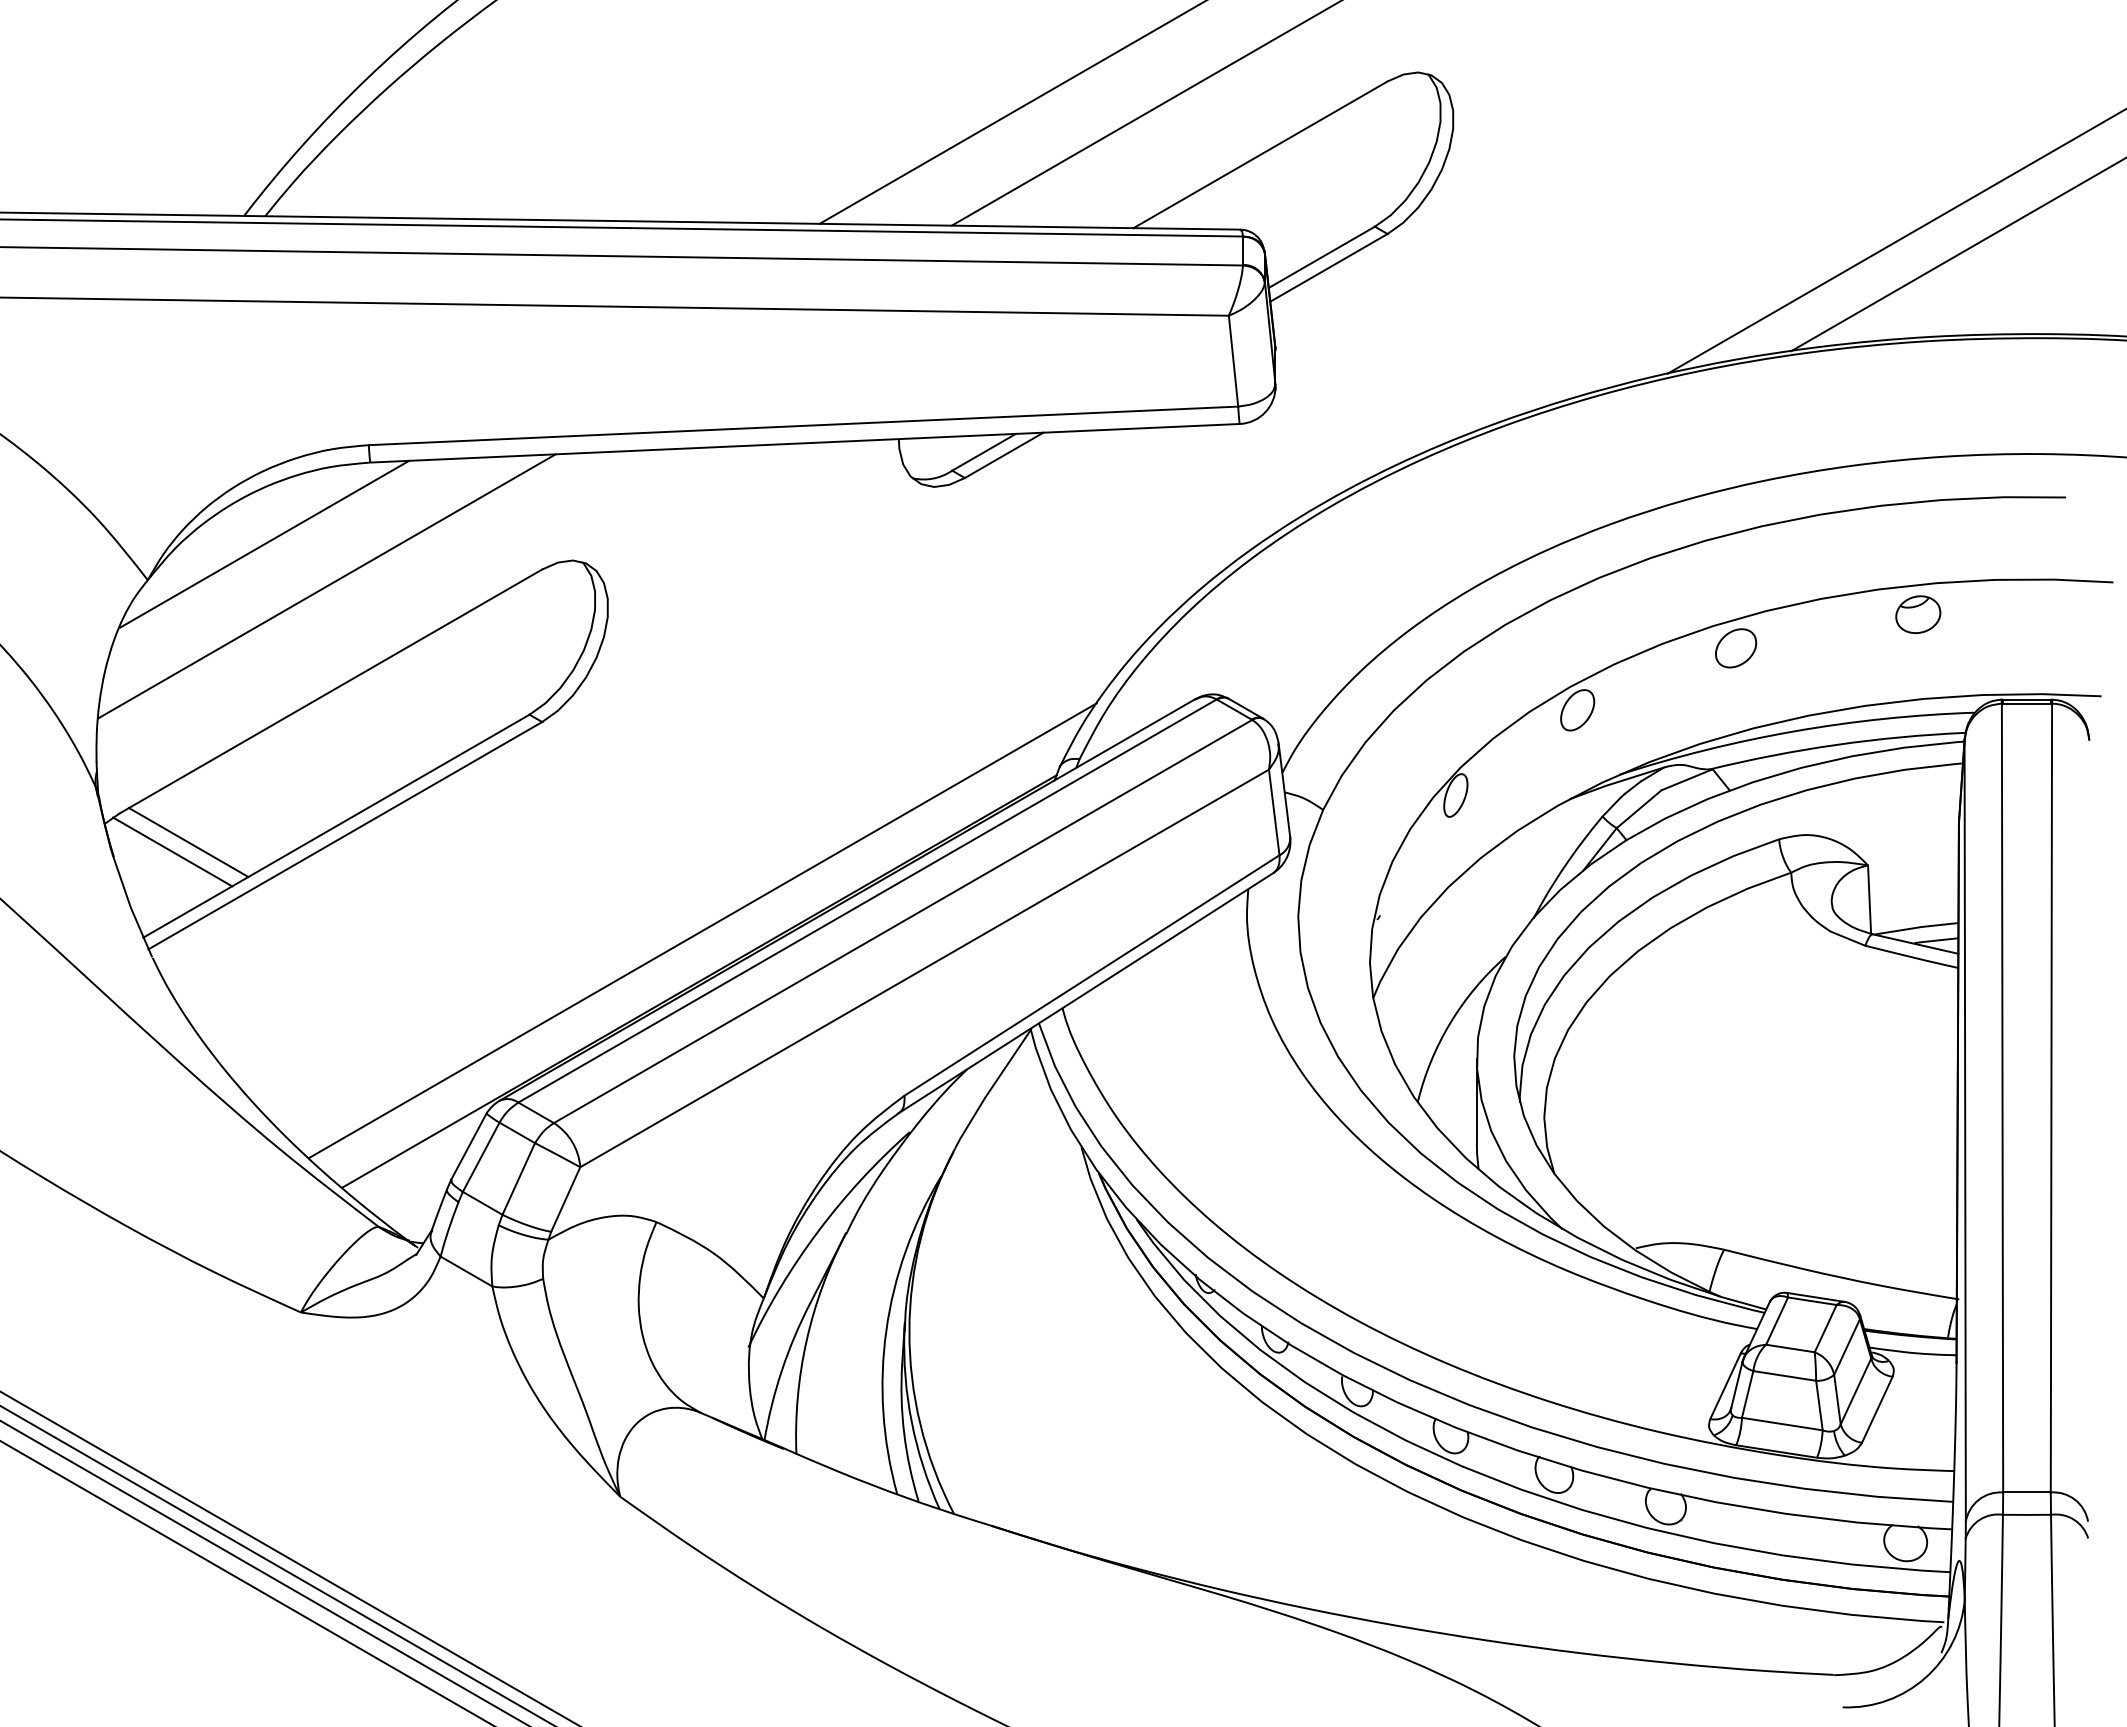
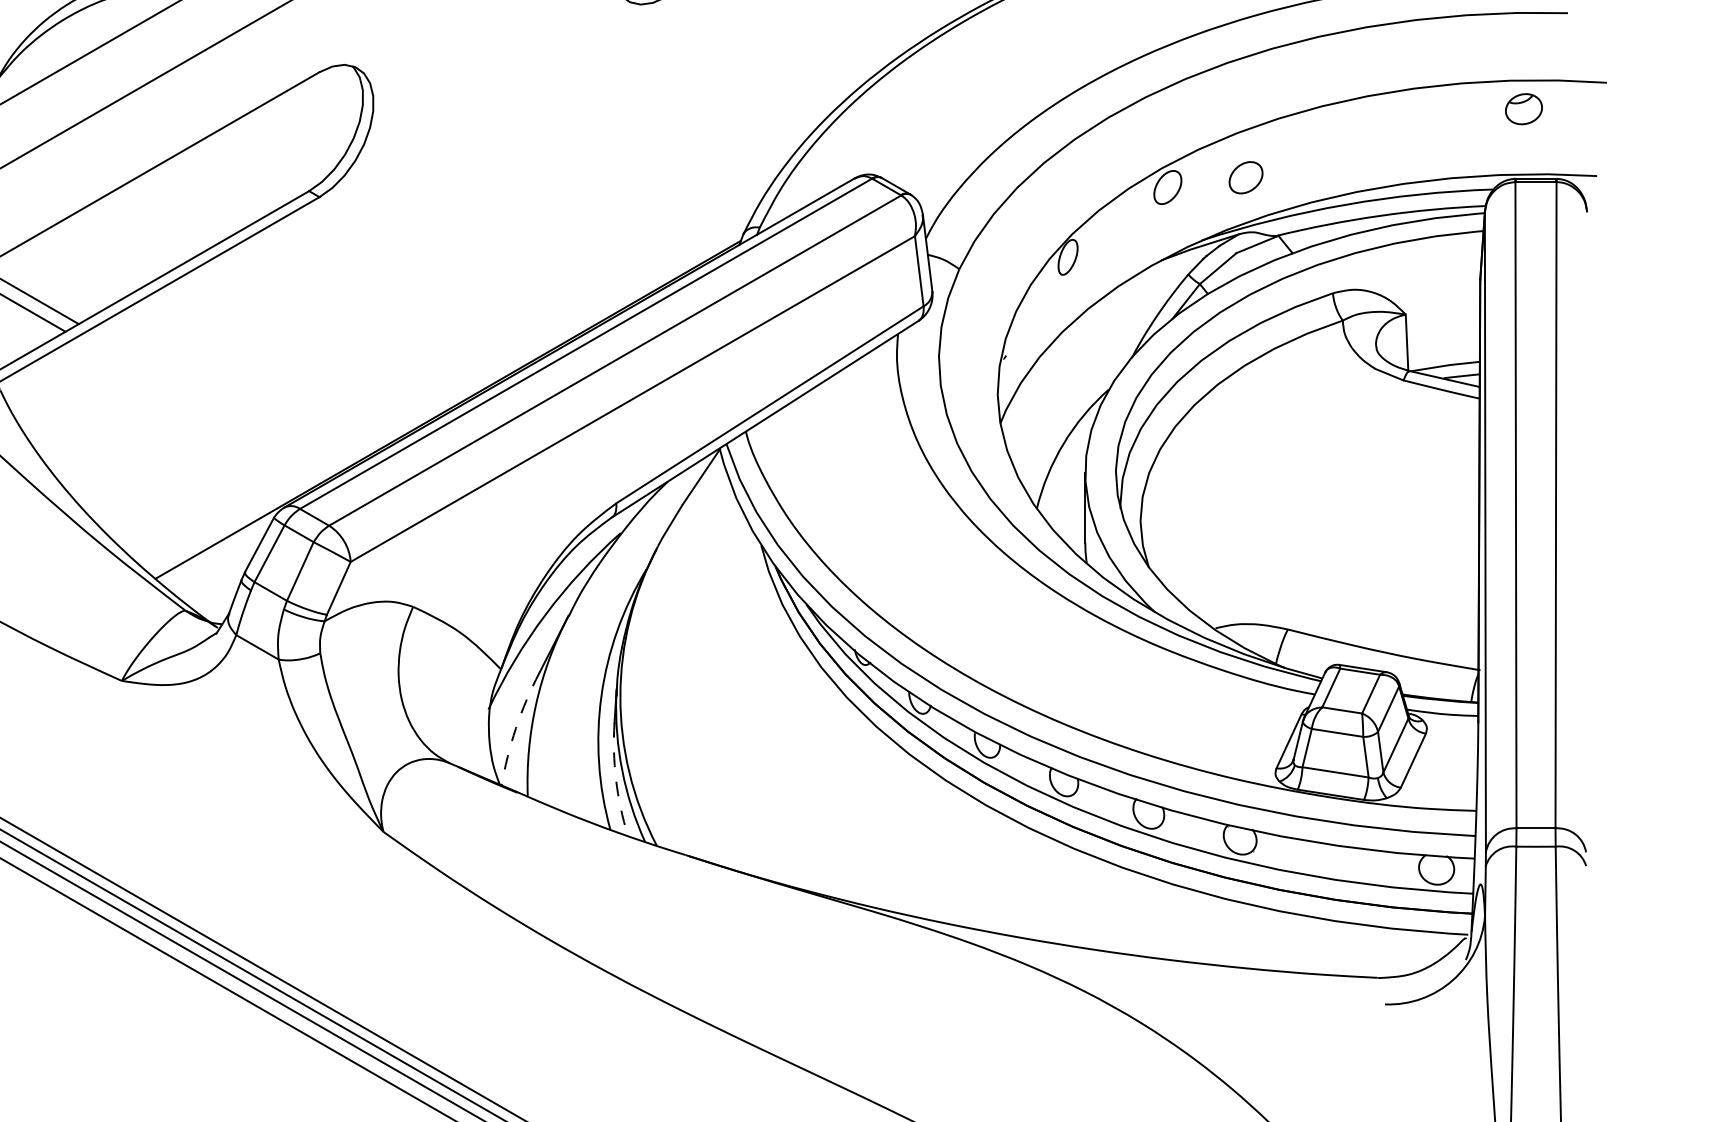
part: (1918, 614) -> (1524, 109), moved
part: (1736, 648) -> (1246, 177), moved
line: (702, 930) -> (450, 367), removed
arc: (782, 1370) -> (516, 728), solid -> dashed
arc: (904, 1433) -> (616, 780), solid -> dashed

